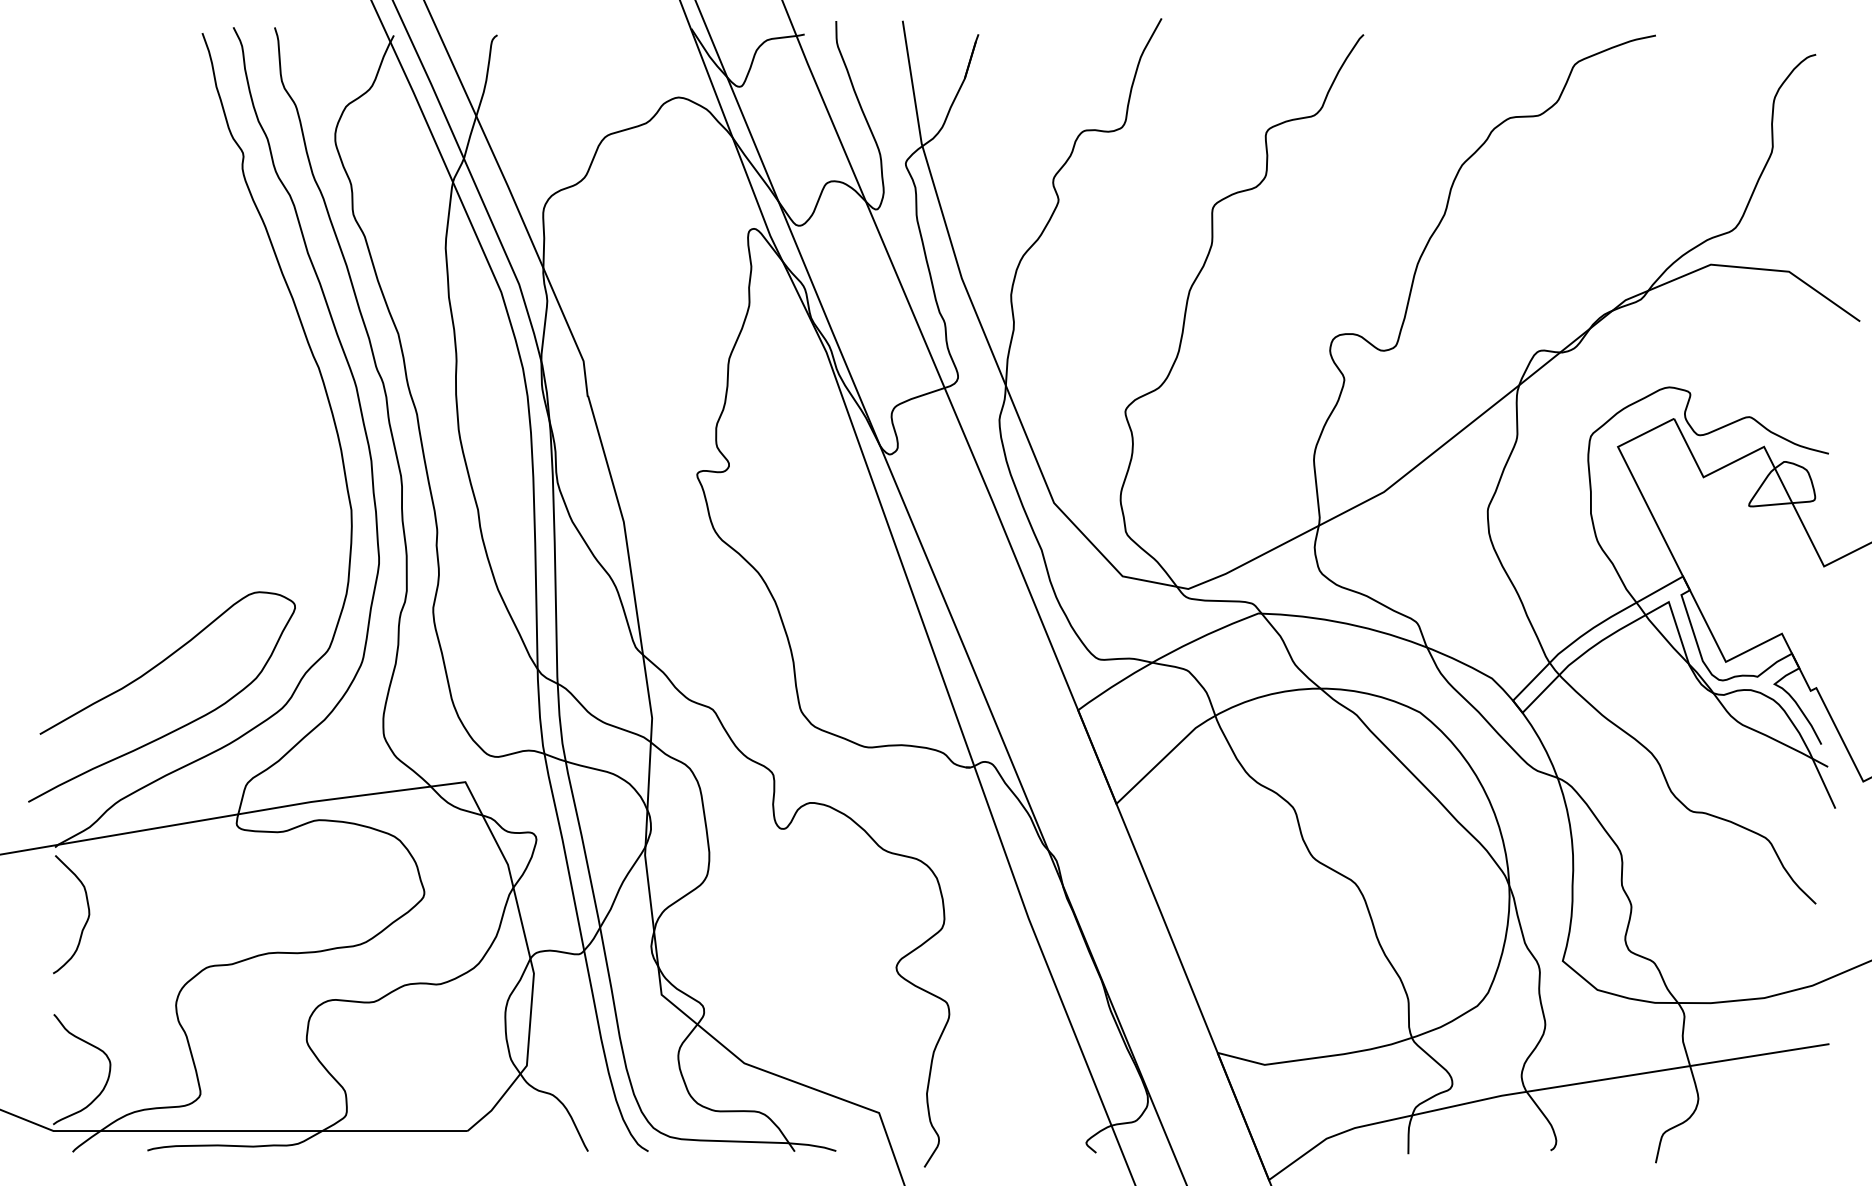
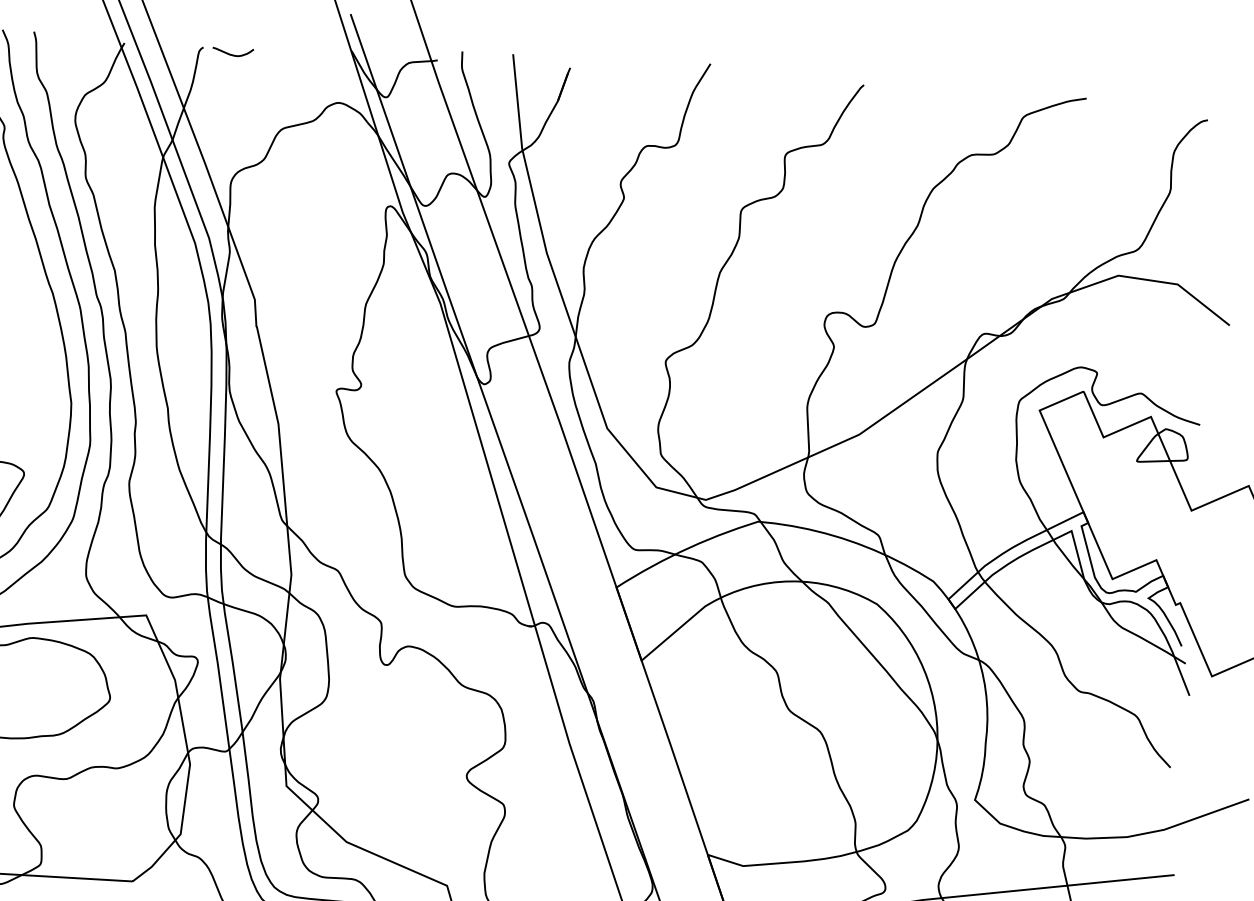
curve: (536, 42) -> (232, 54), added

